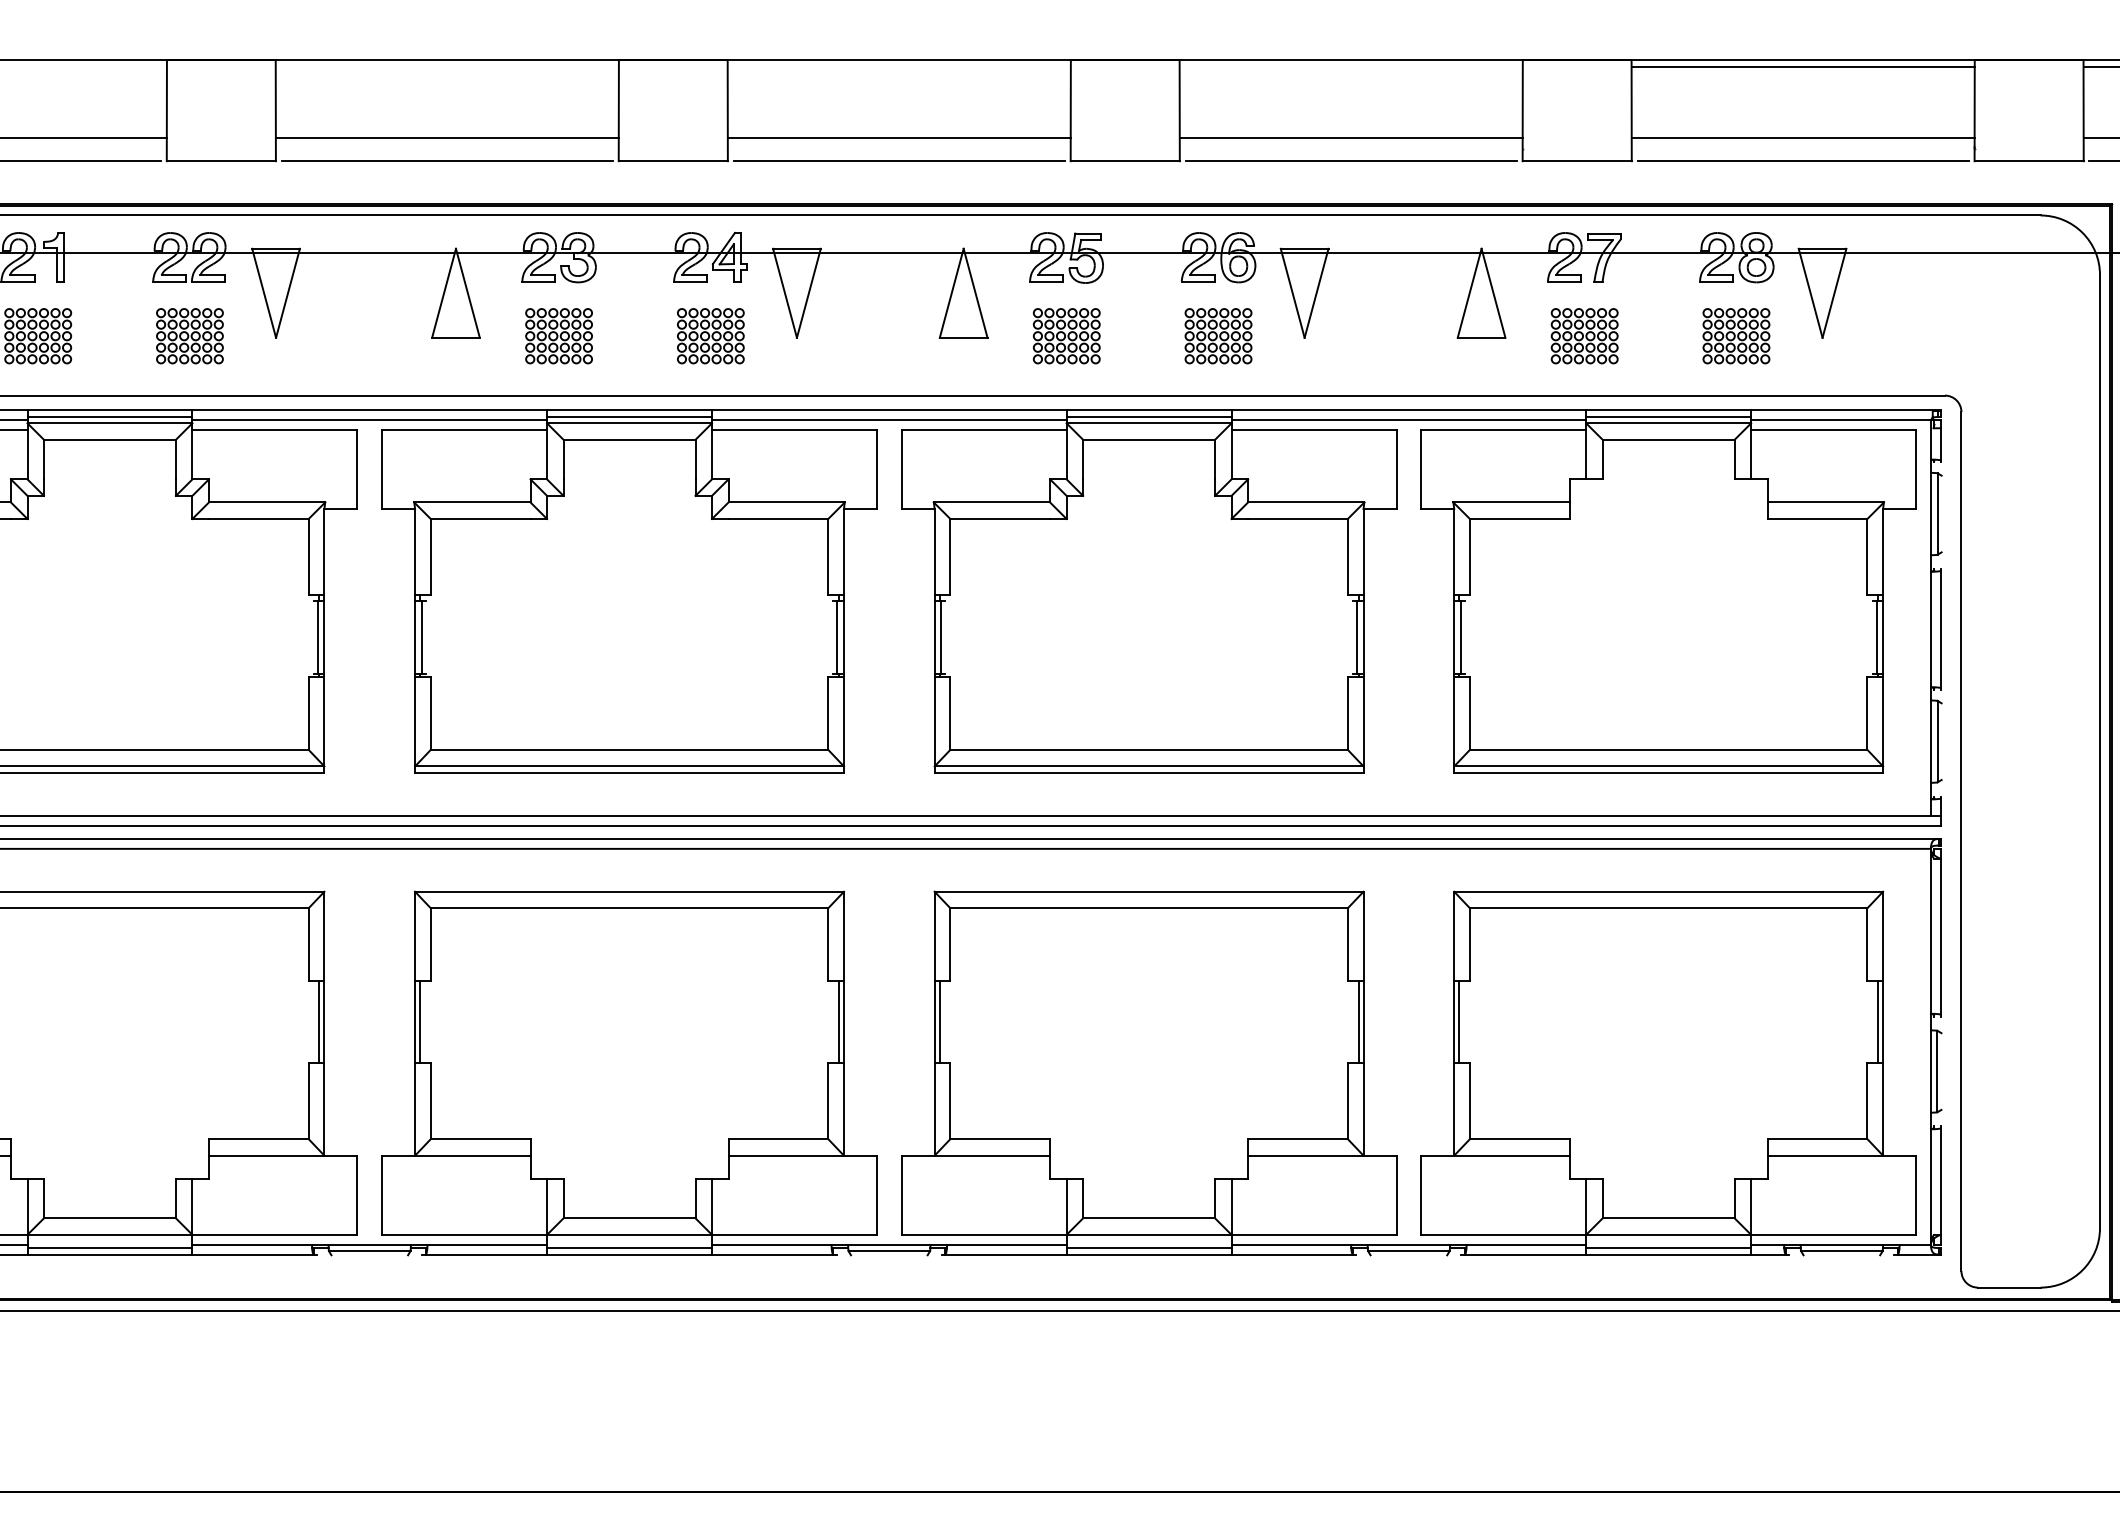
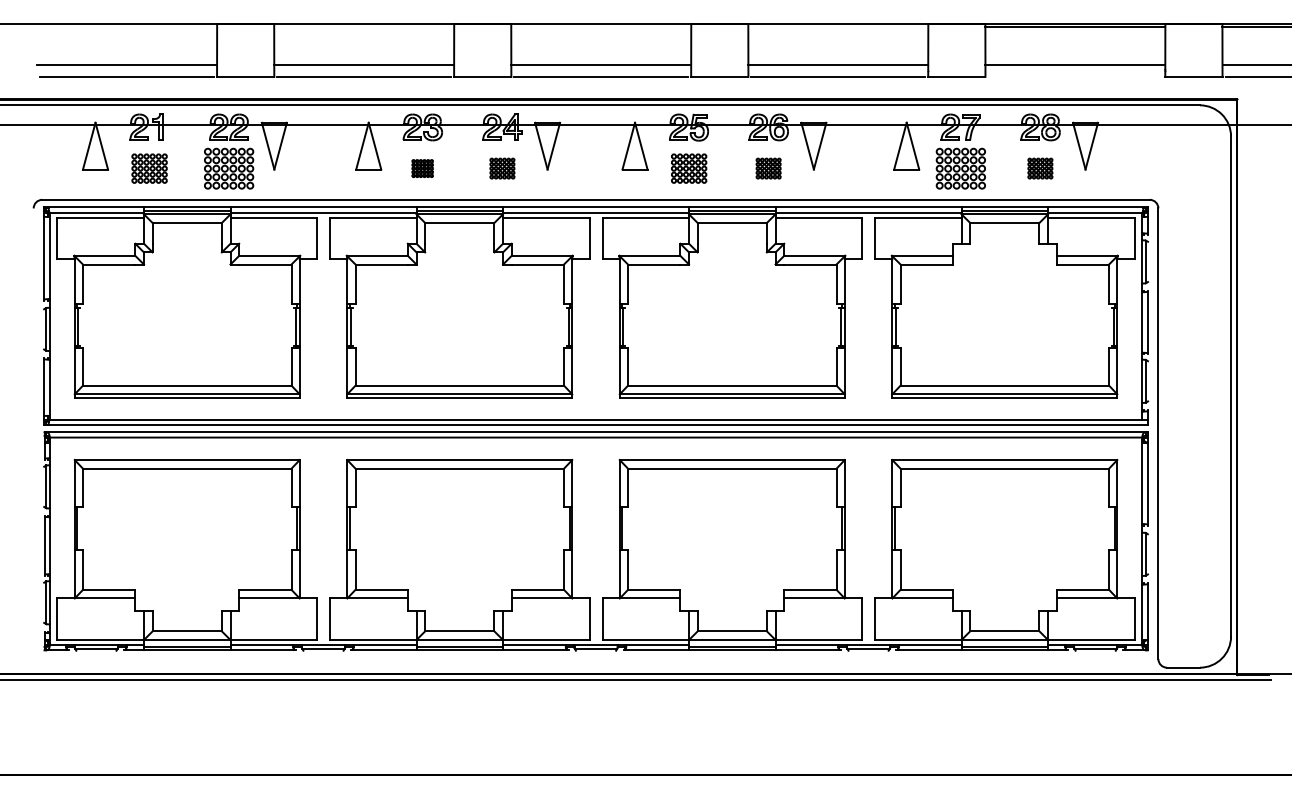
line: (1803, 160) -> (1075, 76), removed
part: (190, 335) -> (229, 168), size x1.4
part: (558, 335) -> (422, 168), size x0.6
part: (710, 335) -> (502, 168), size x0.7
part: (1218, 335) -> (768, 168), size x0.7
part: (1584, 335) -> (960, 168), size x1.4
part: (1736, 335) -> (1040, 168), size x0.7

